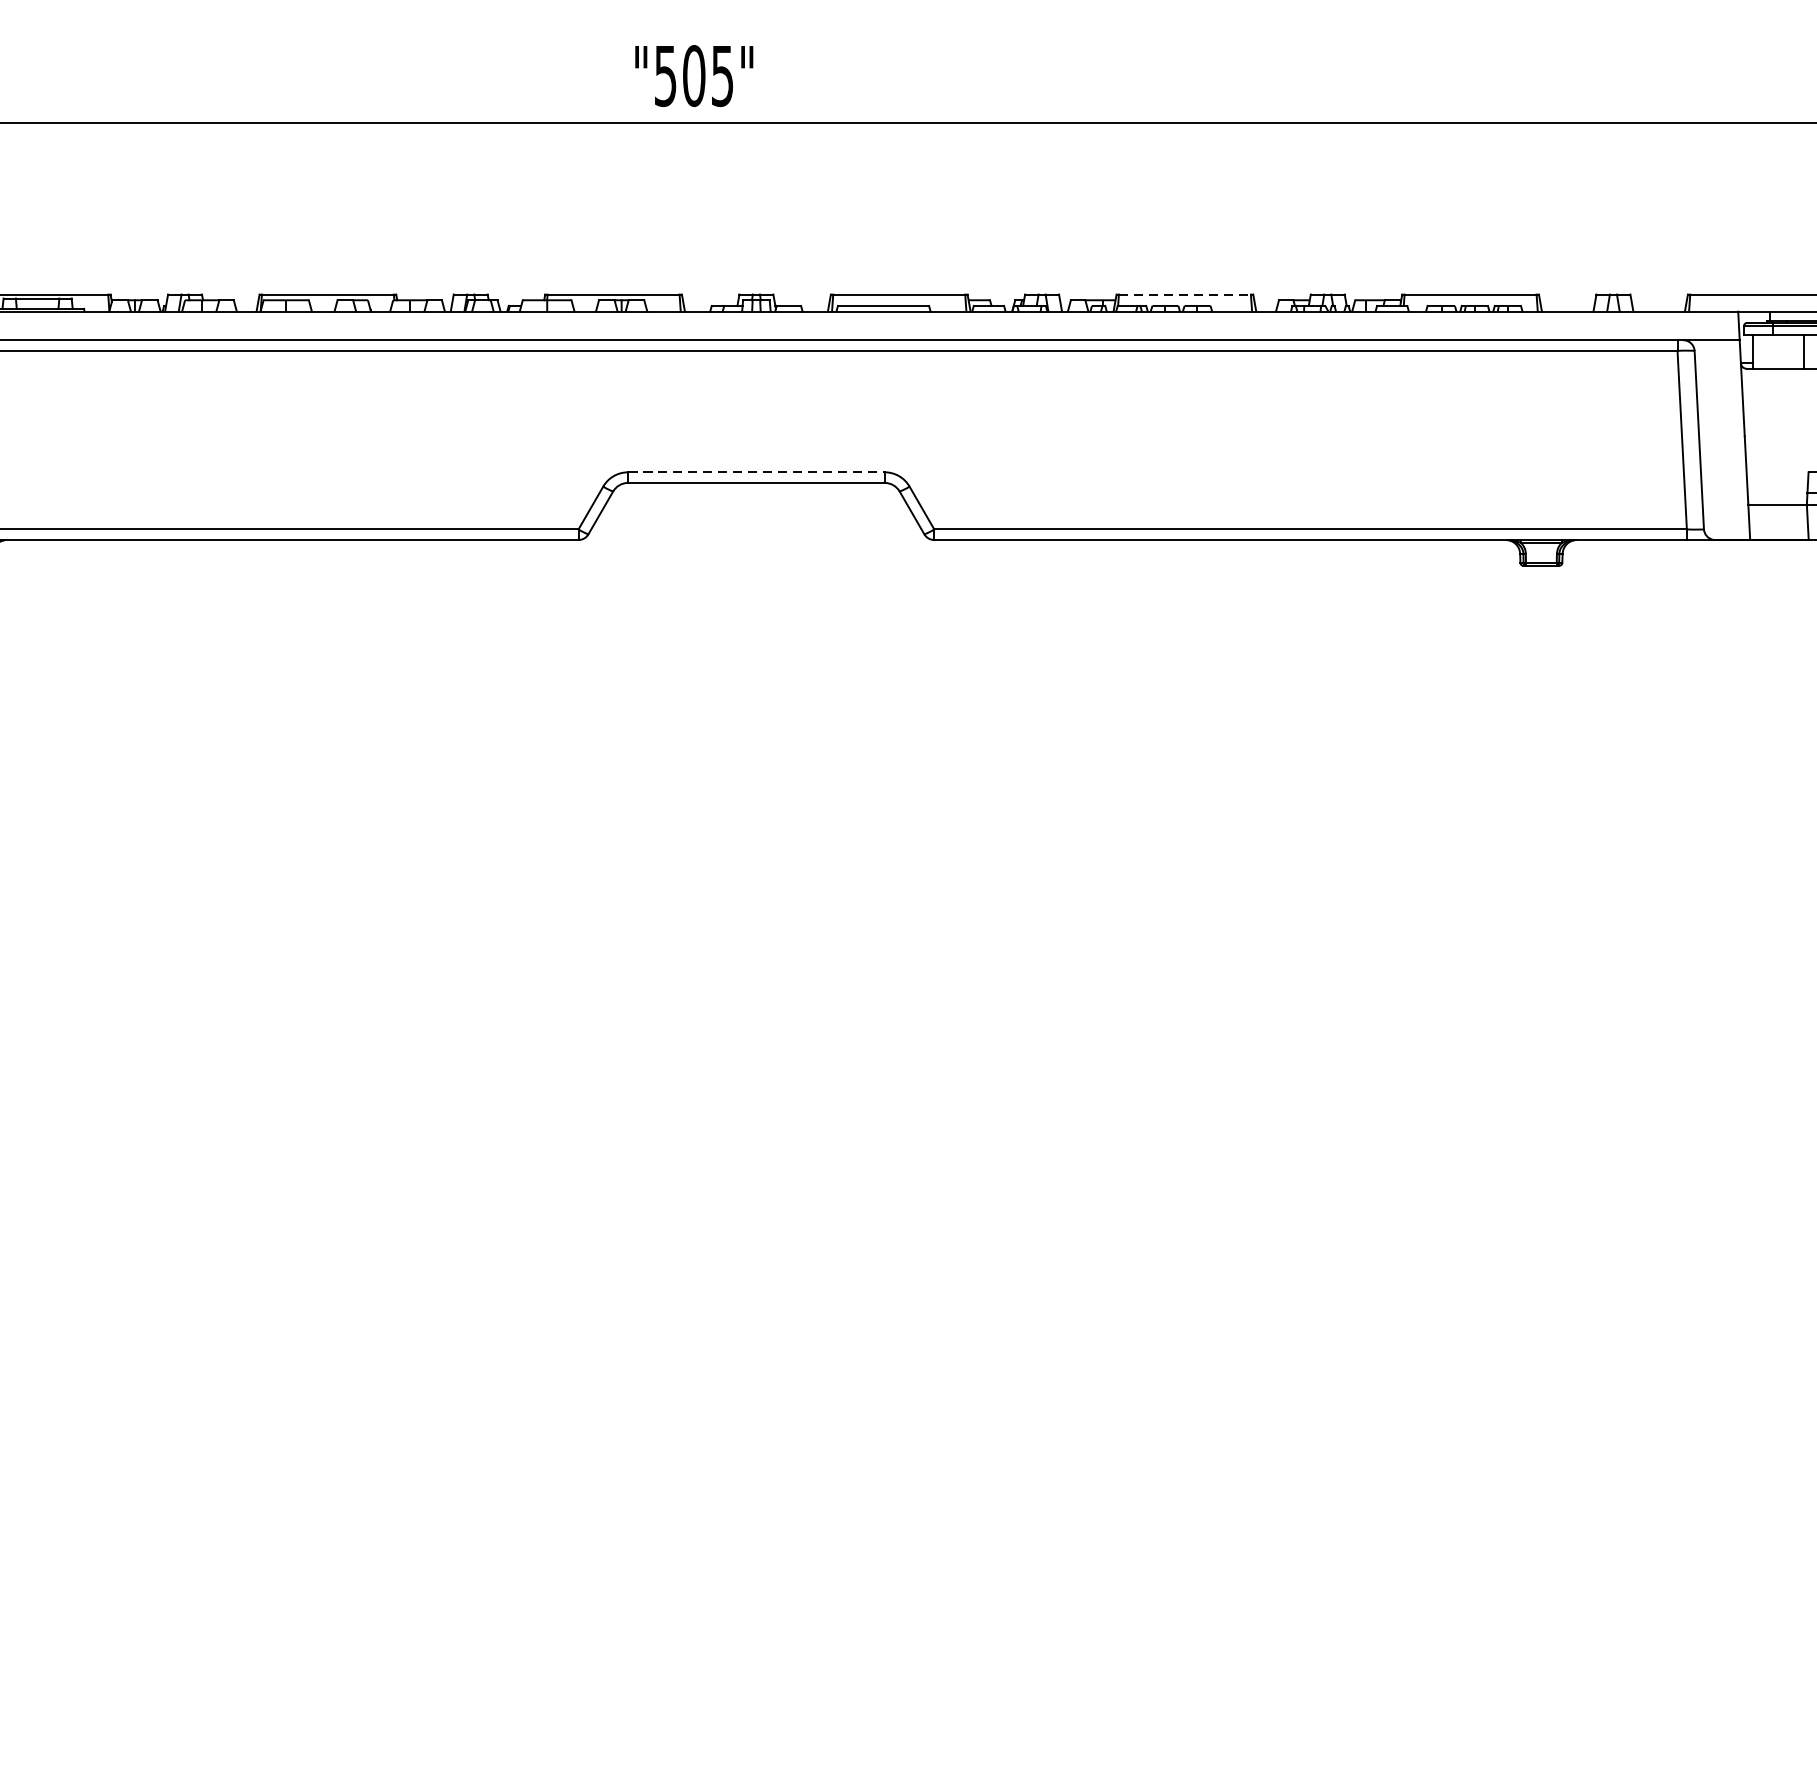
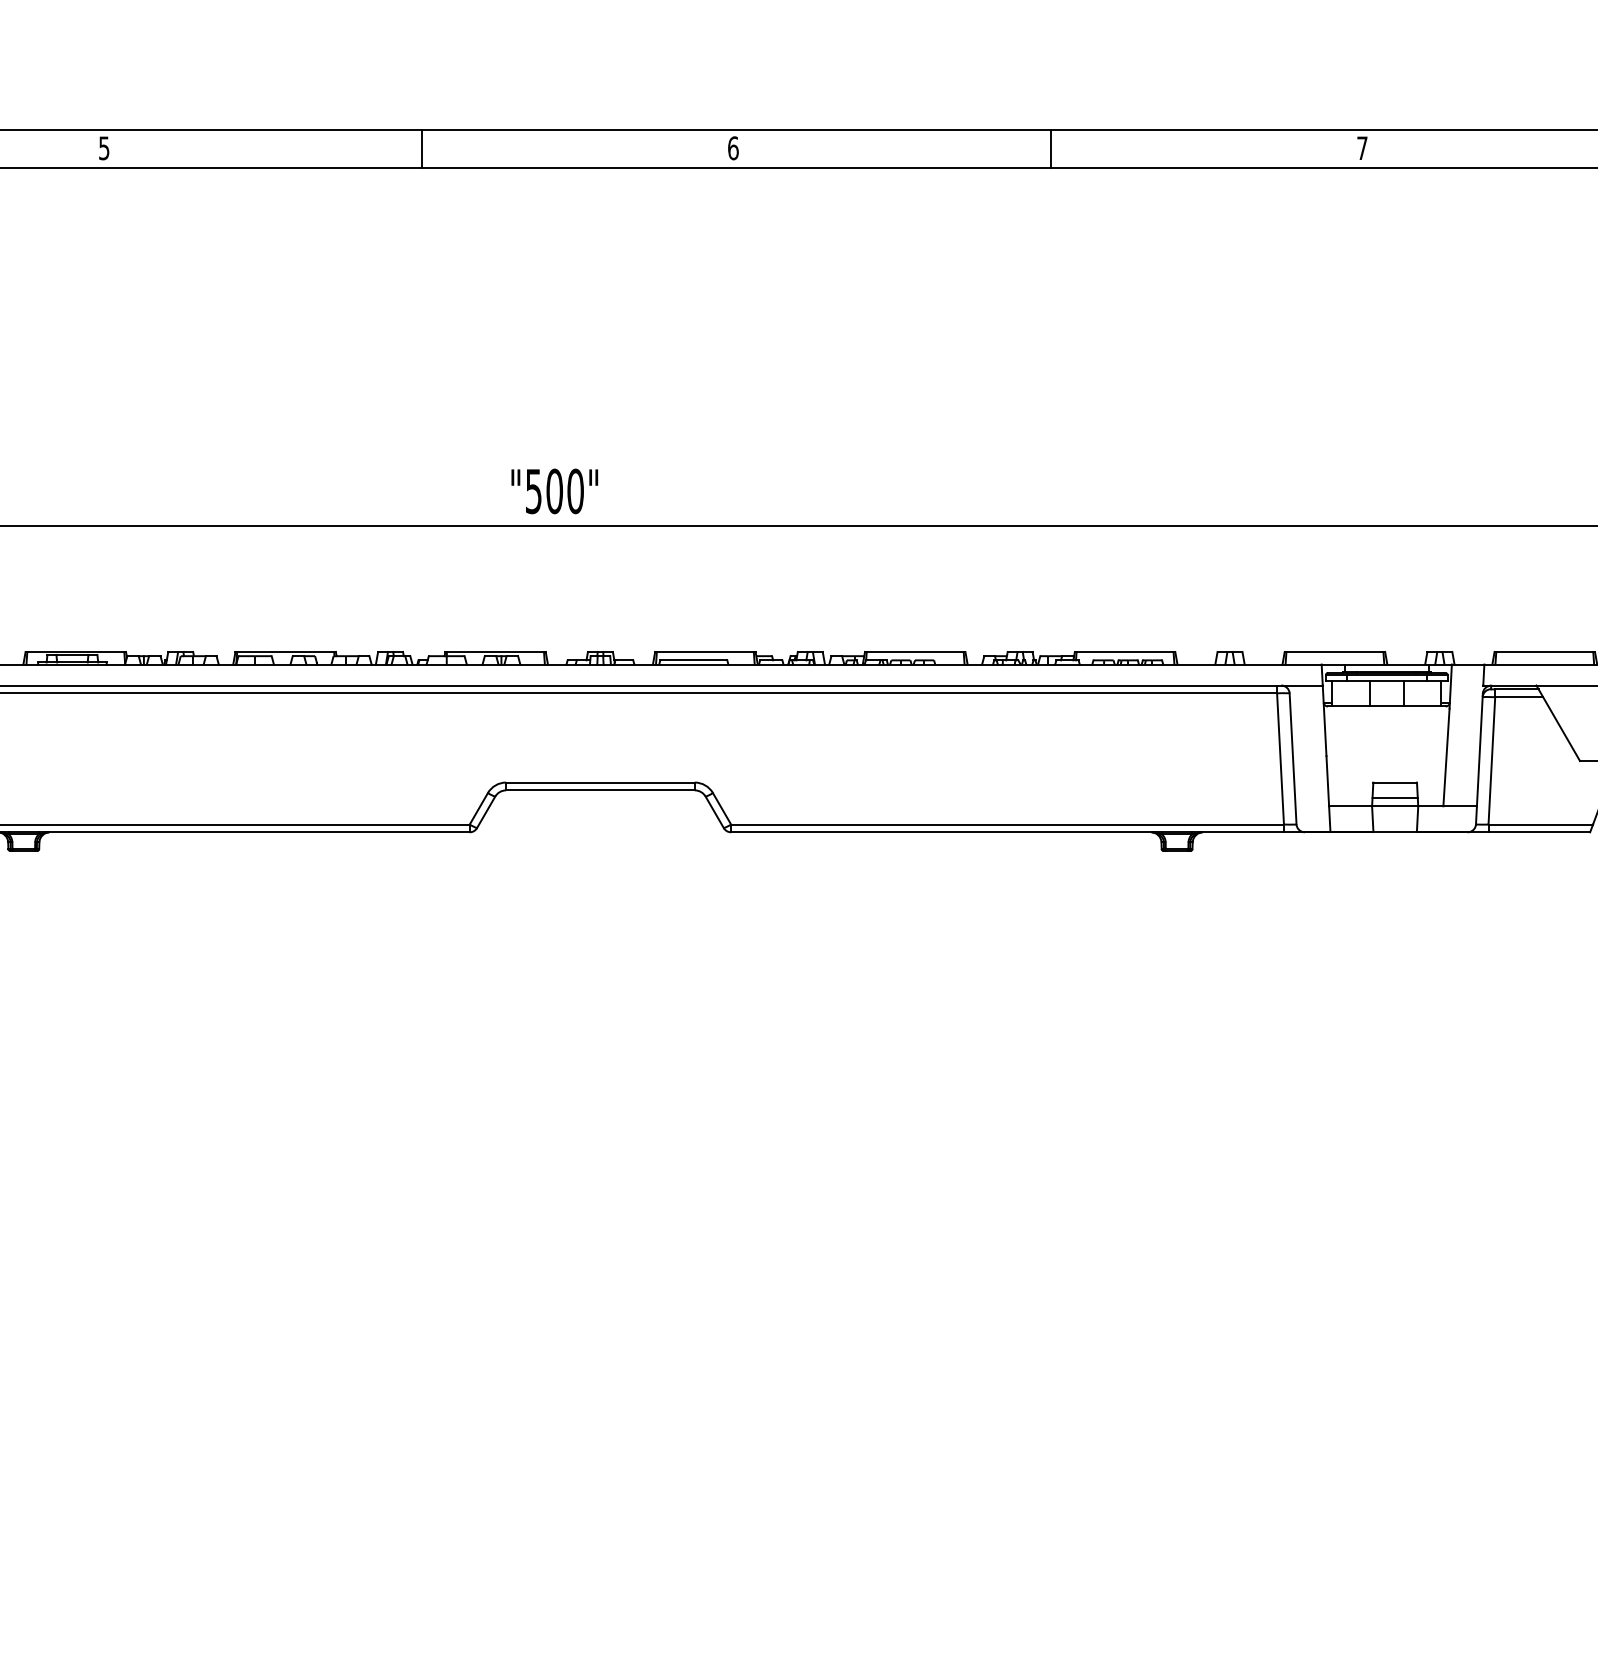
text: (722, 76) -> (575, 491), "505" -> "500"
line: (1185, 293) -> (915, 651), dashed -> solid
line: (756, 472) -> (600, 782), dashed -> solid

